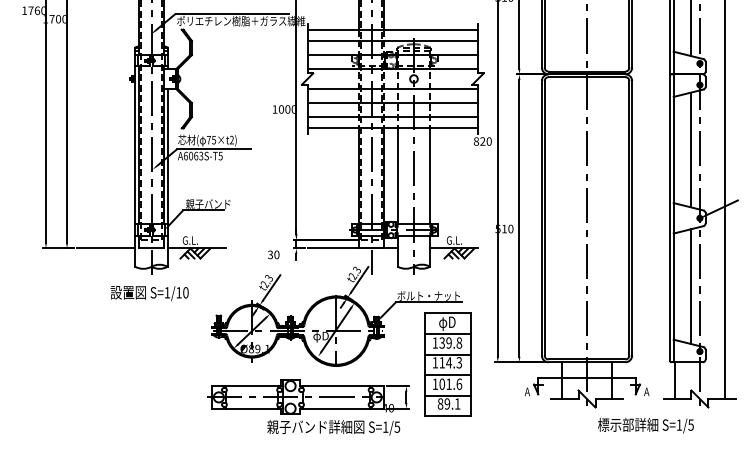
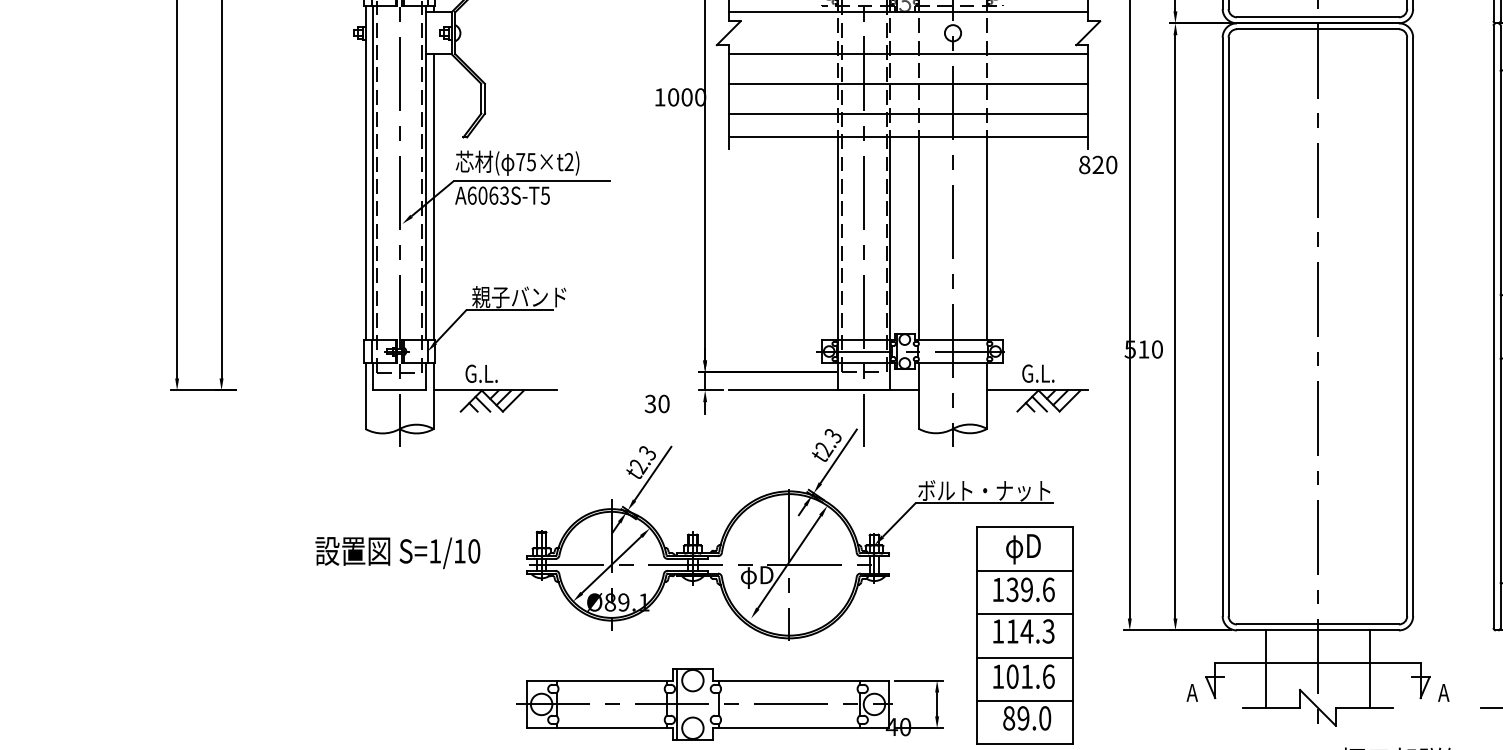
line: (105, 248) -> (302, 390), removed
text: (149, 293) -> (397, 552), moved
text: (459, 342) -> (1049, 588), 139.8 -> 139.6
text: (457, 403) -> (1044, 717), 89.1 -> 89.0

